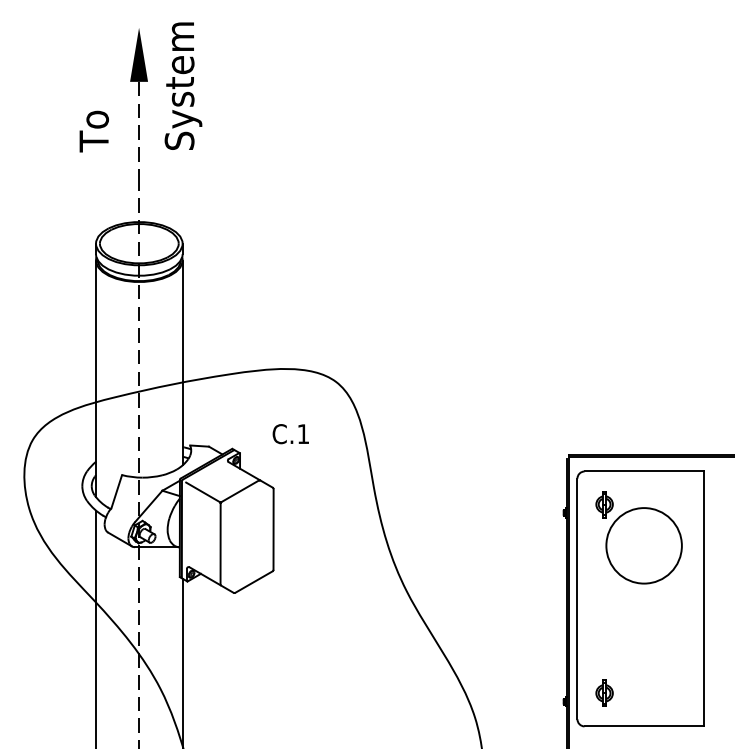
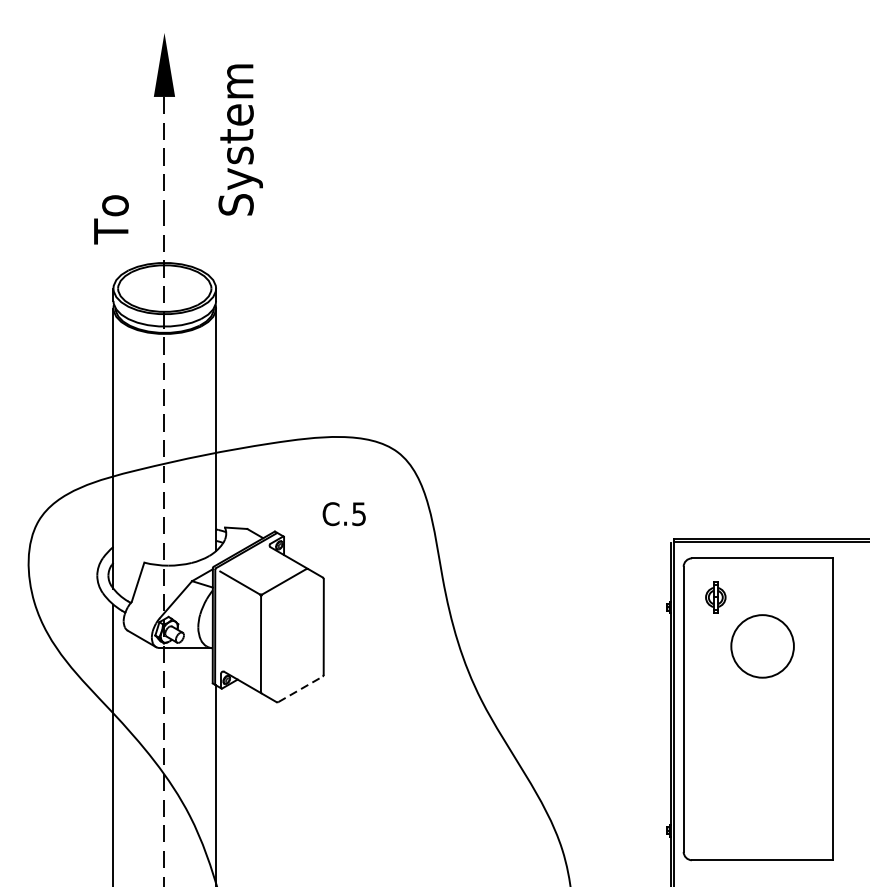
text: (183, 85) -> (240, 139), moved
text: (93, 131) -> (110, 219), moved
text: (302, 434) -> (358, 514), C.1 -> C.5
circle: (643, 545) -> (761, 646), size x0.7
line: (254, 582) -> (301, 689), solid -> dashed
part: (604, 692) -> (715, 820), removed

